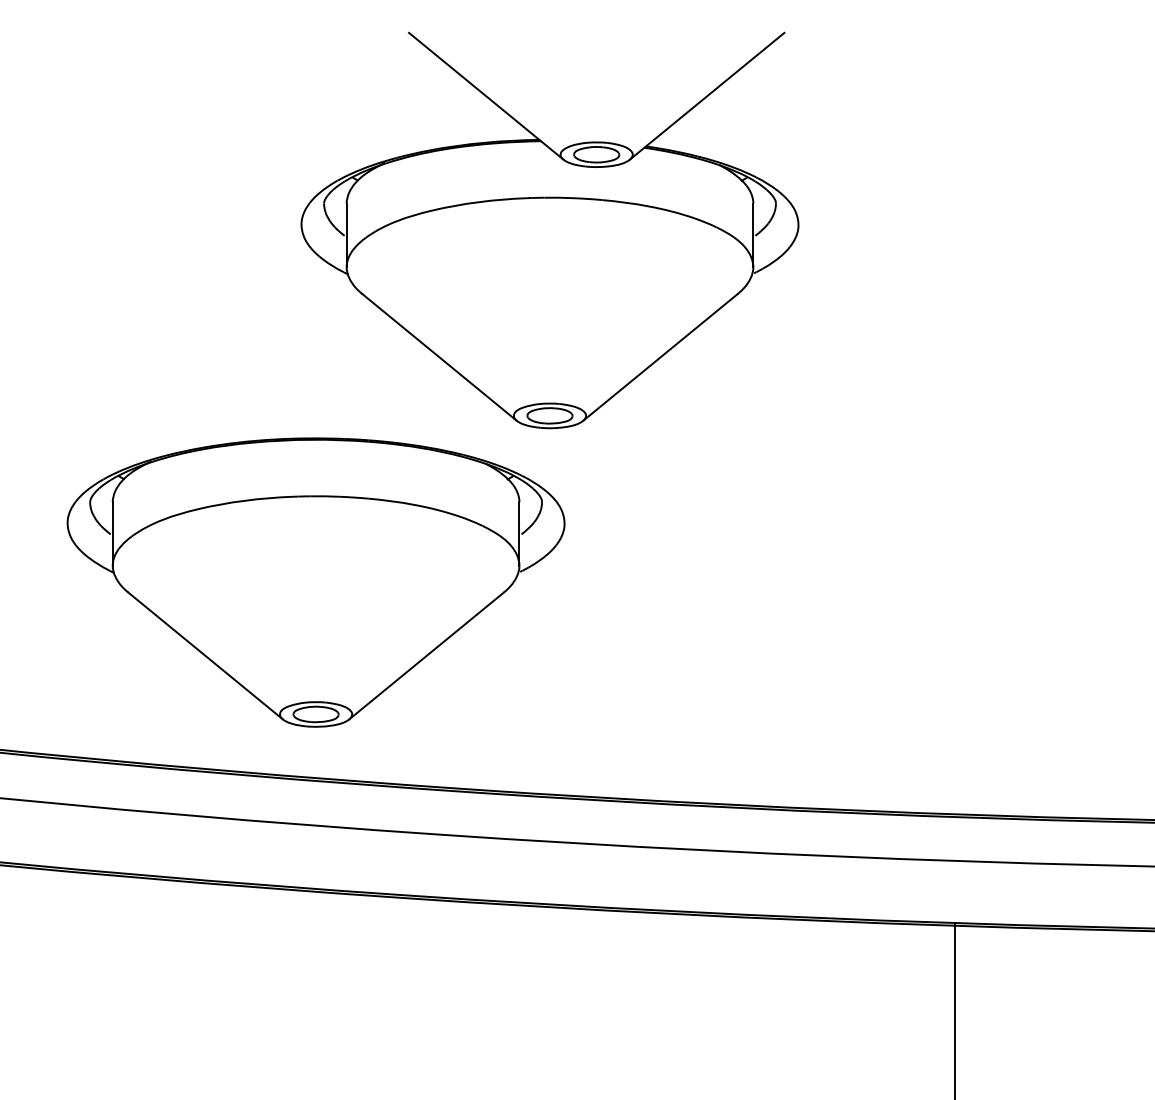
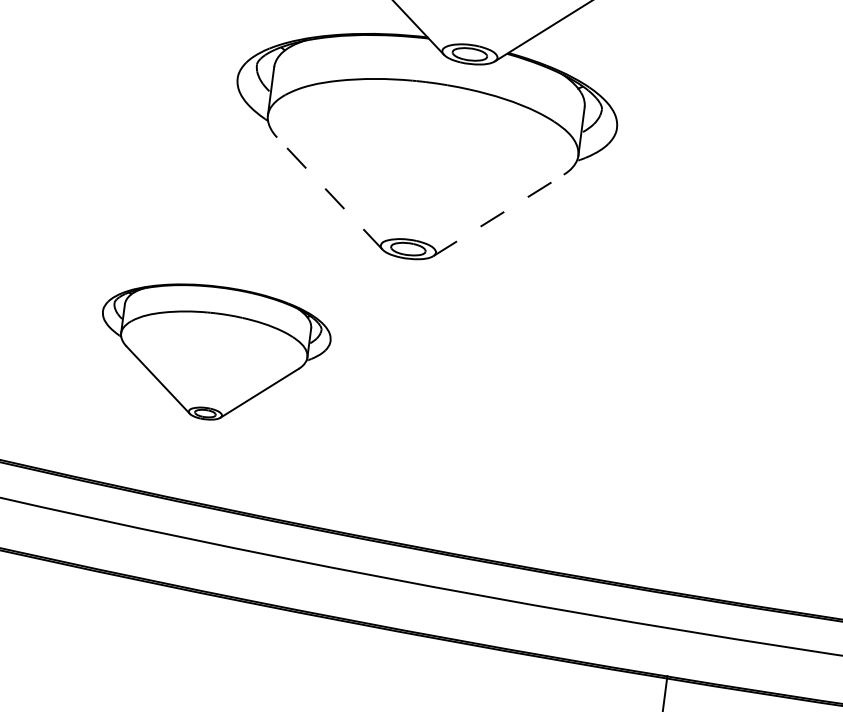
line: (439, 357) -> (329, 193), solid -> dashed
line: (660, 357) -> (498, 215), solid -> dashed
part: (315, 582) -> (212, 353), size x0.6

